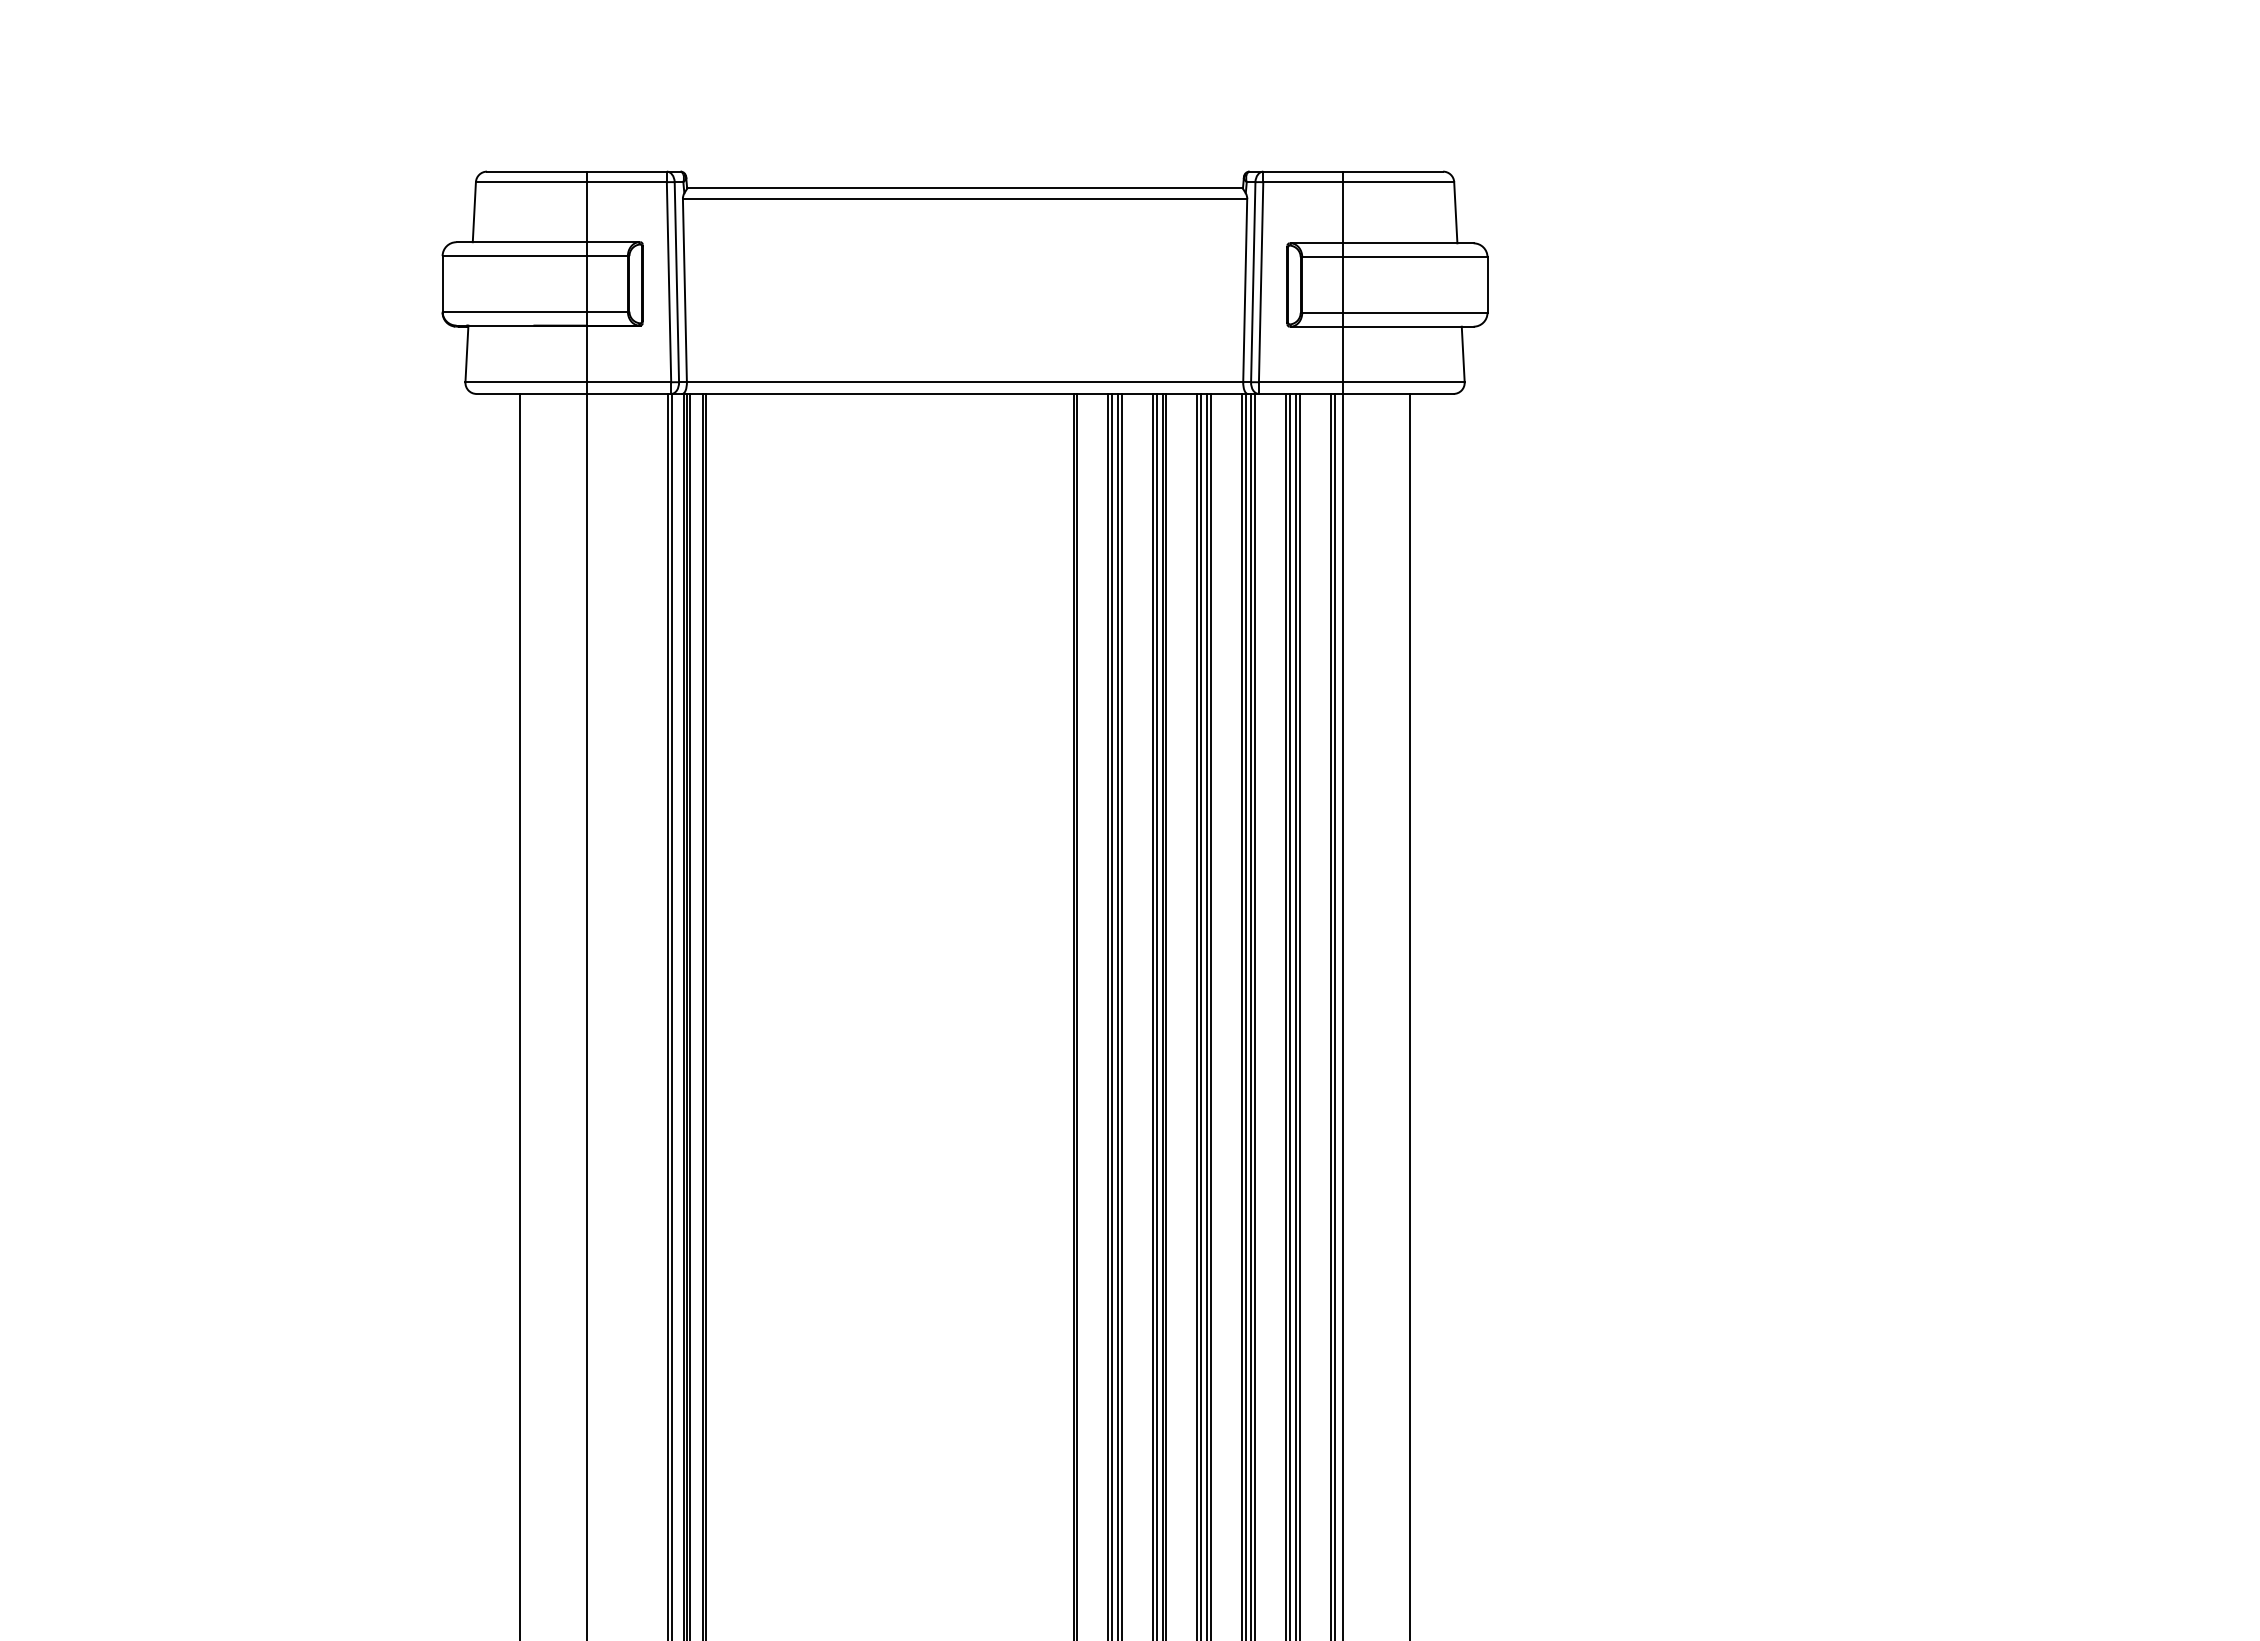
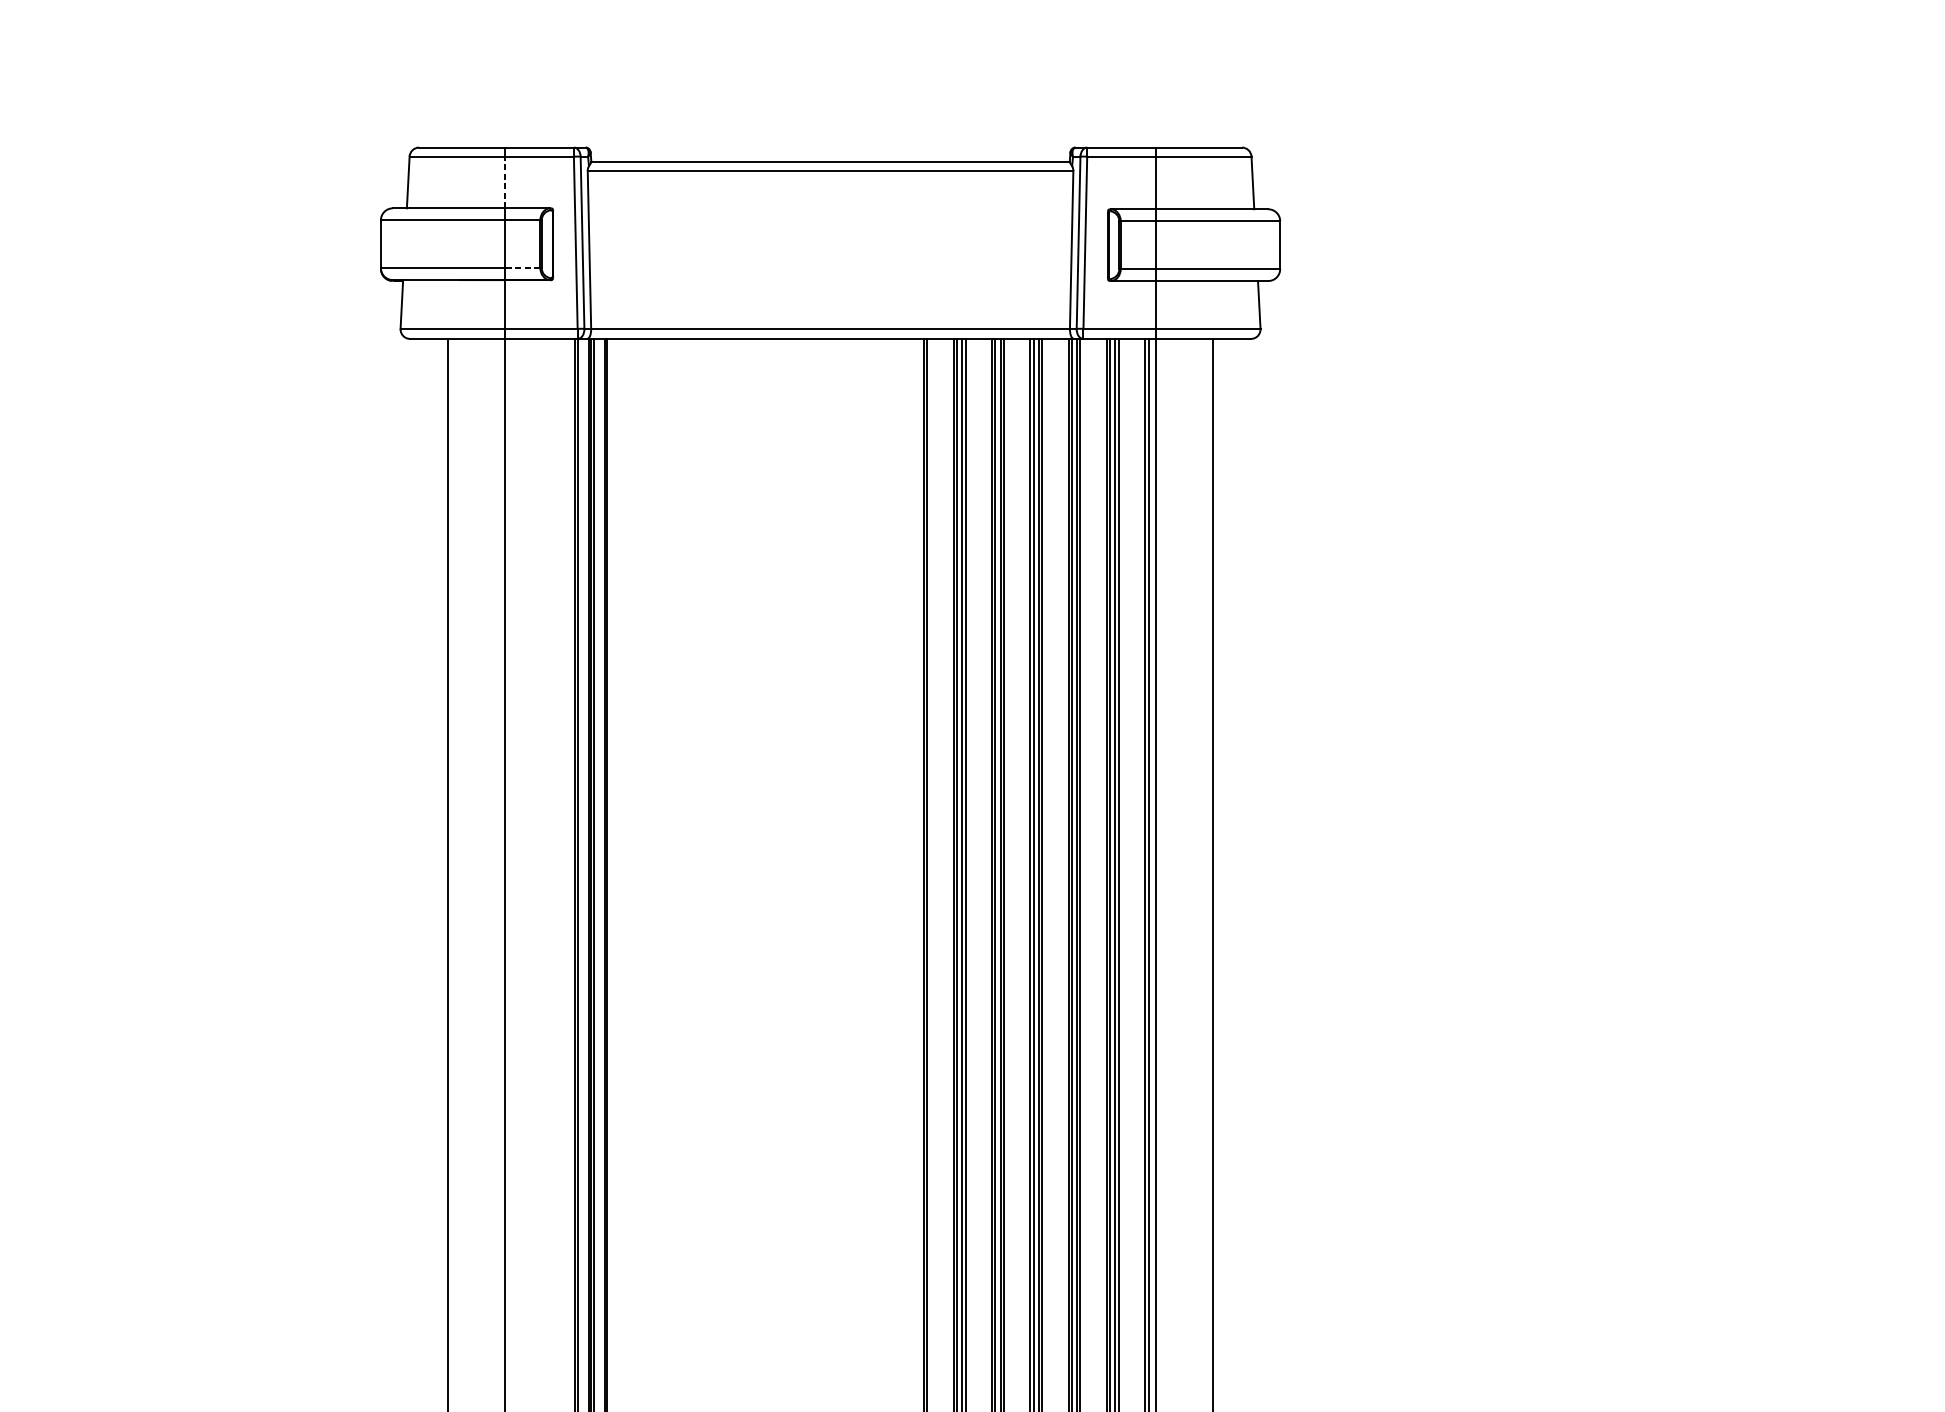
line: (587, 211) -> (505, 181), solid -> dashed
line: (607, 311) -> (522, 267), solid -> dashed

